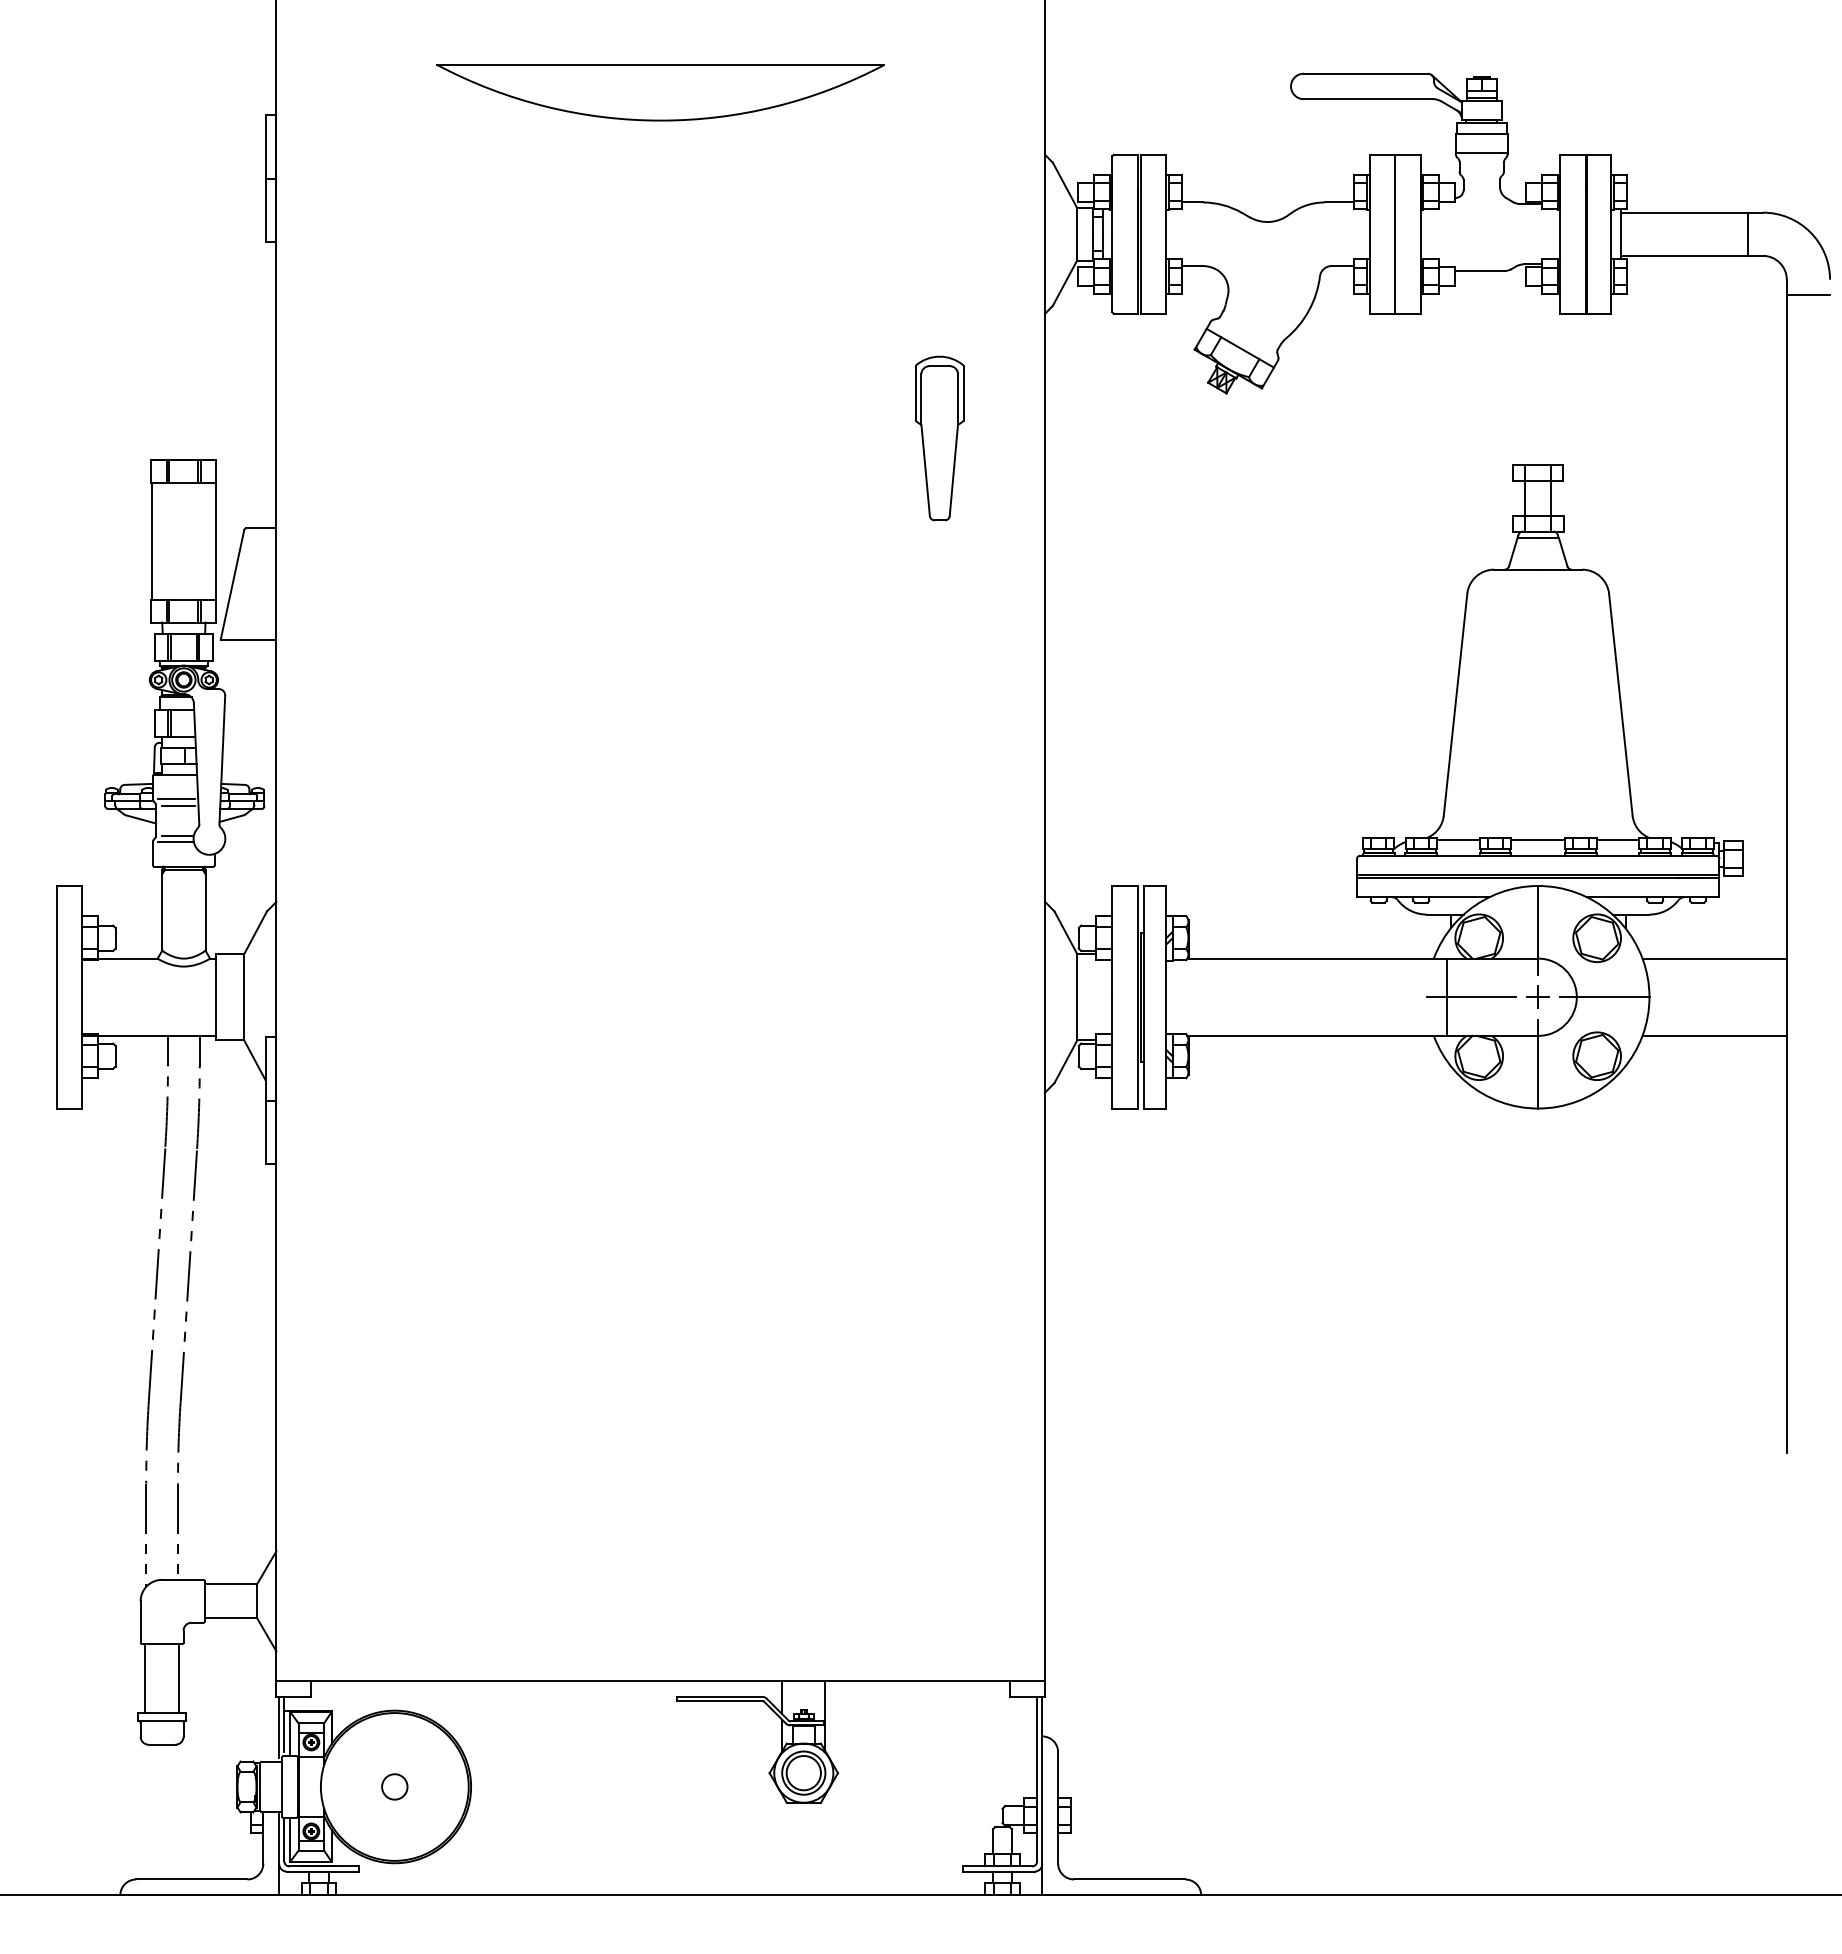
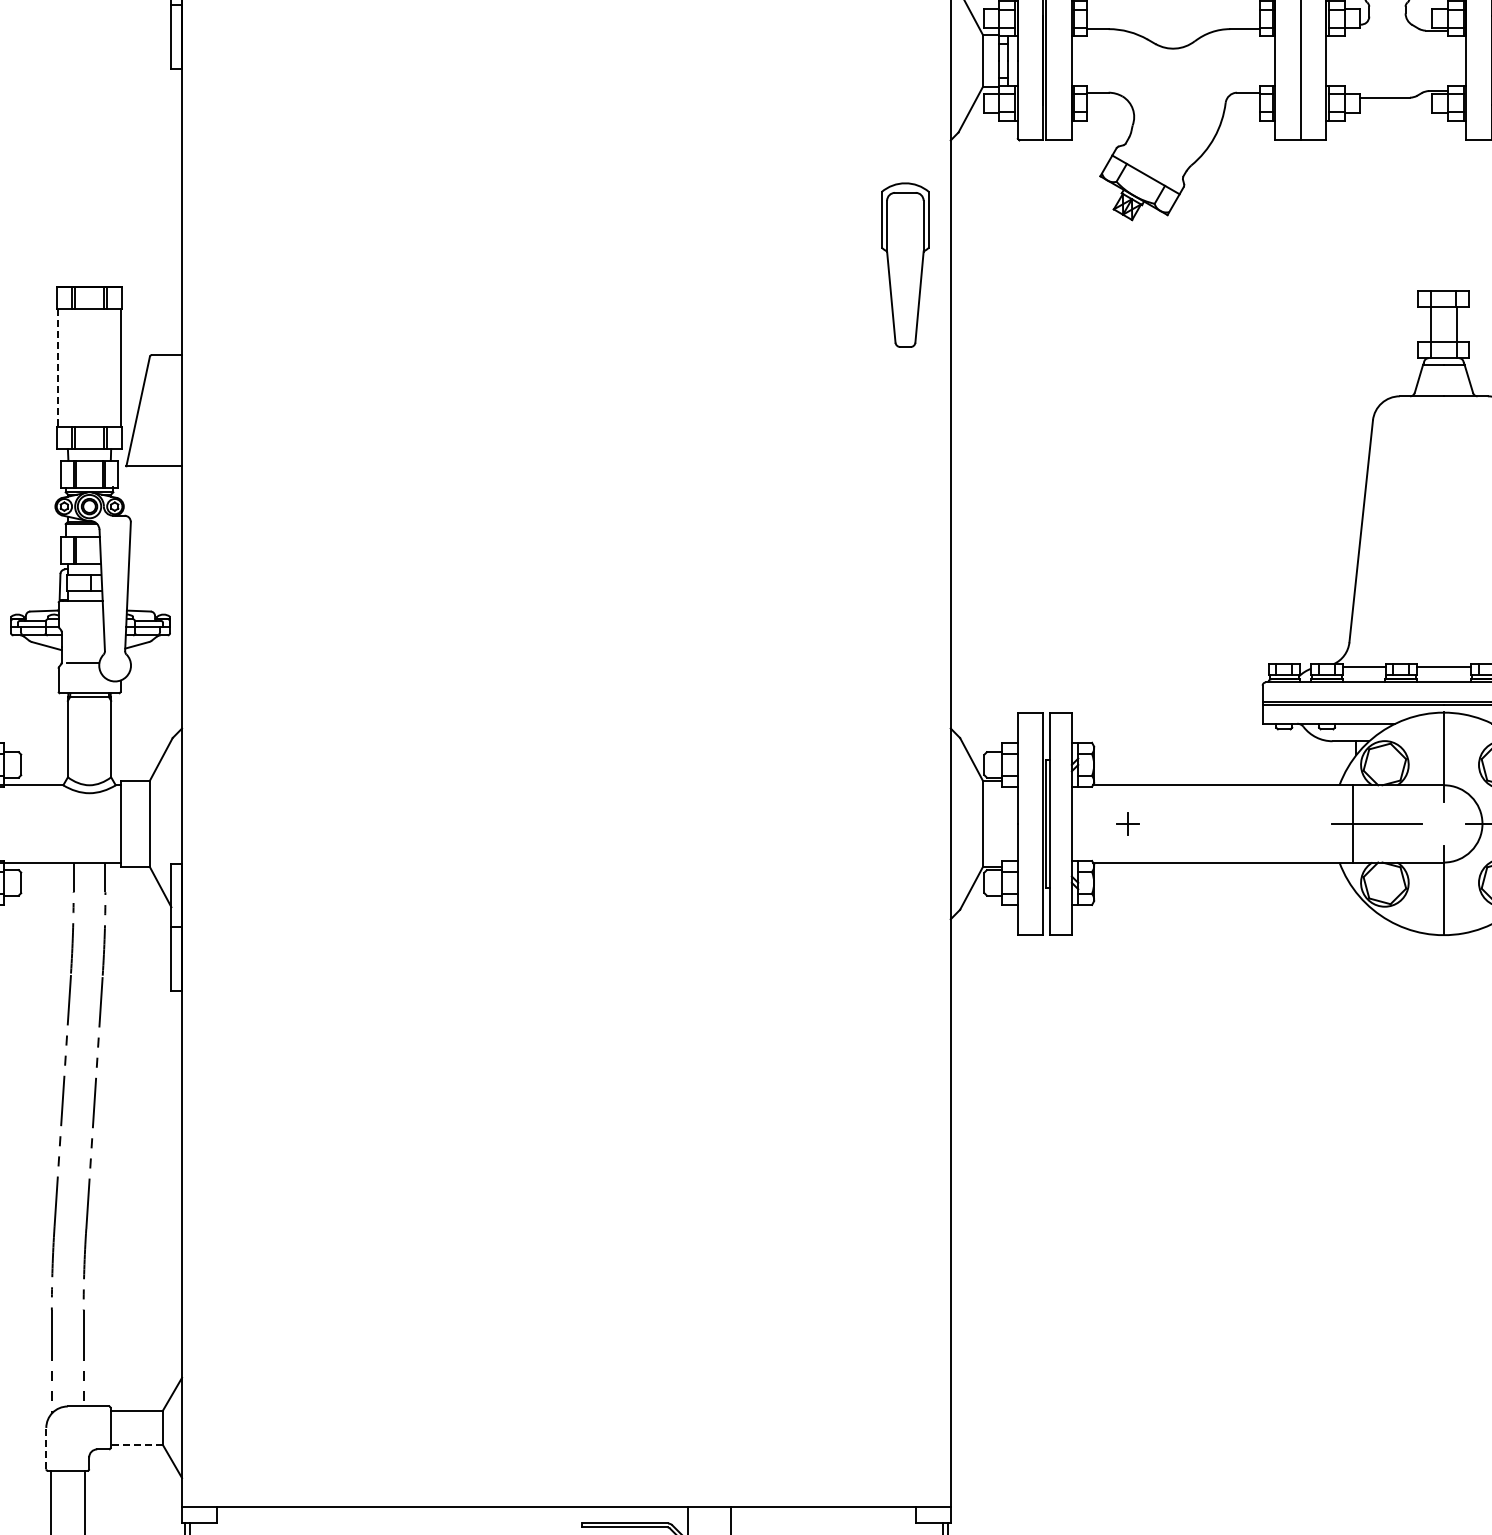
part: (939, 438) -> (905, 265), moved
line: (152, 541) -> (58, 368), solid -> dashed
line: (176, 799) -> (82, 626), removed
line: (178, 805) -> (84, 632), removed
line: (175, 842) -> (81, 669), removed
part: (1537, 996) -> (1127, 823), moved
line: (230, 1618) -> (136, 1445), solid -> dashed
line: (140, 1621) -> (46, 1448), solid -> dashed

